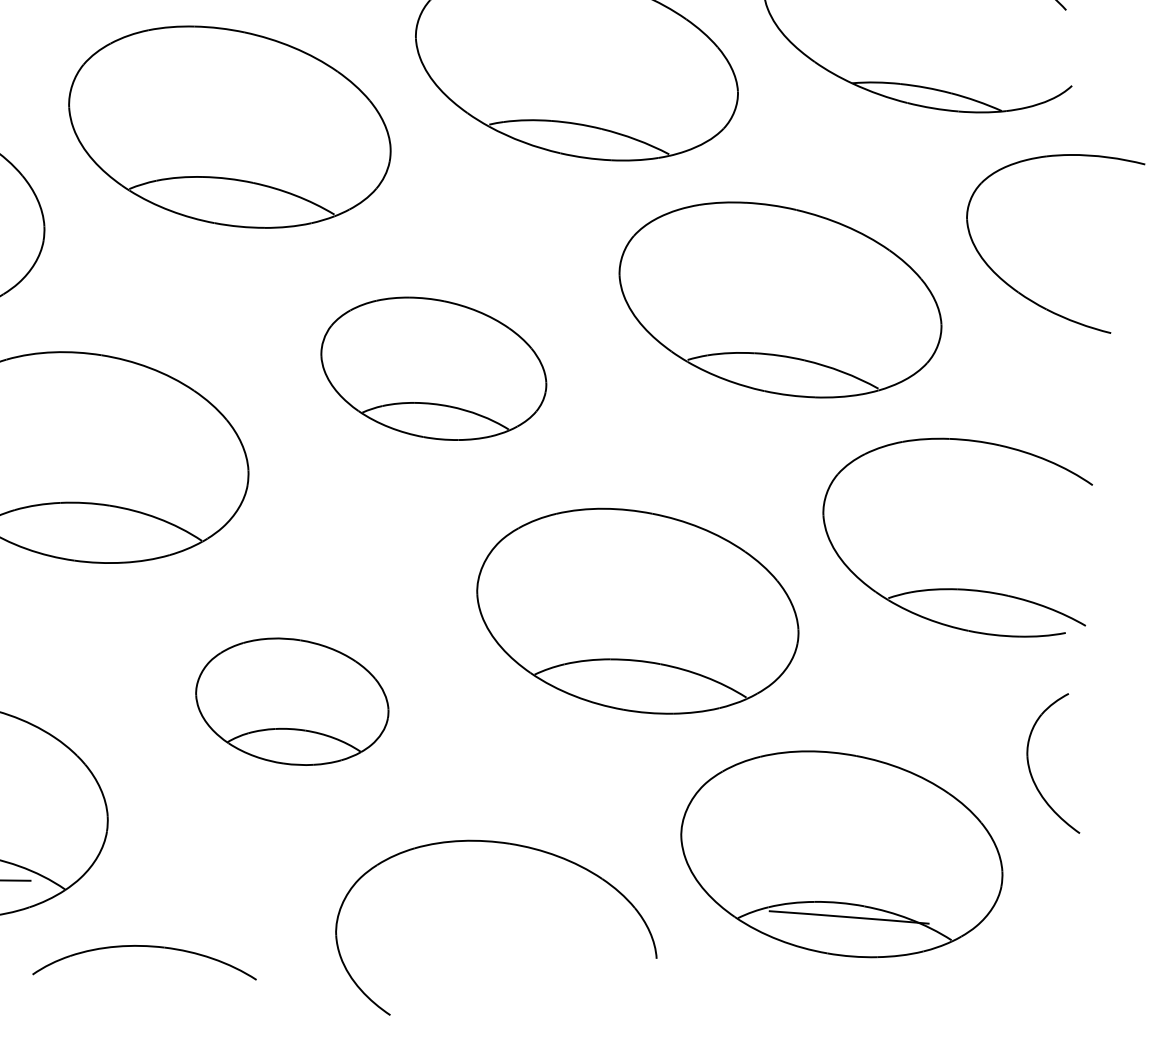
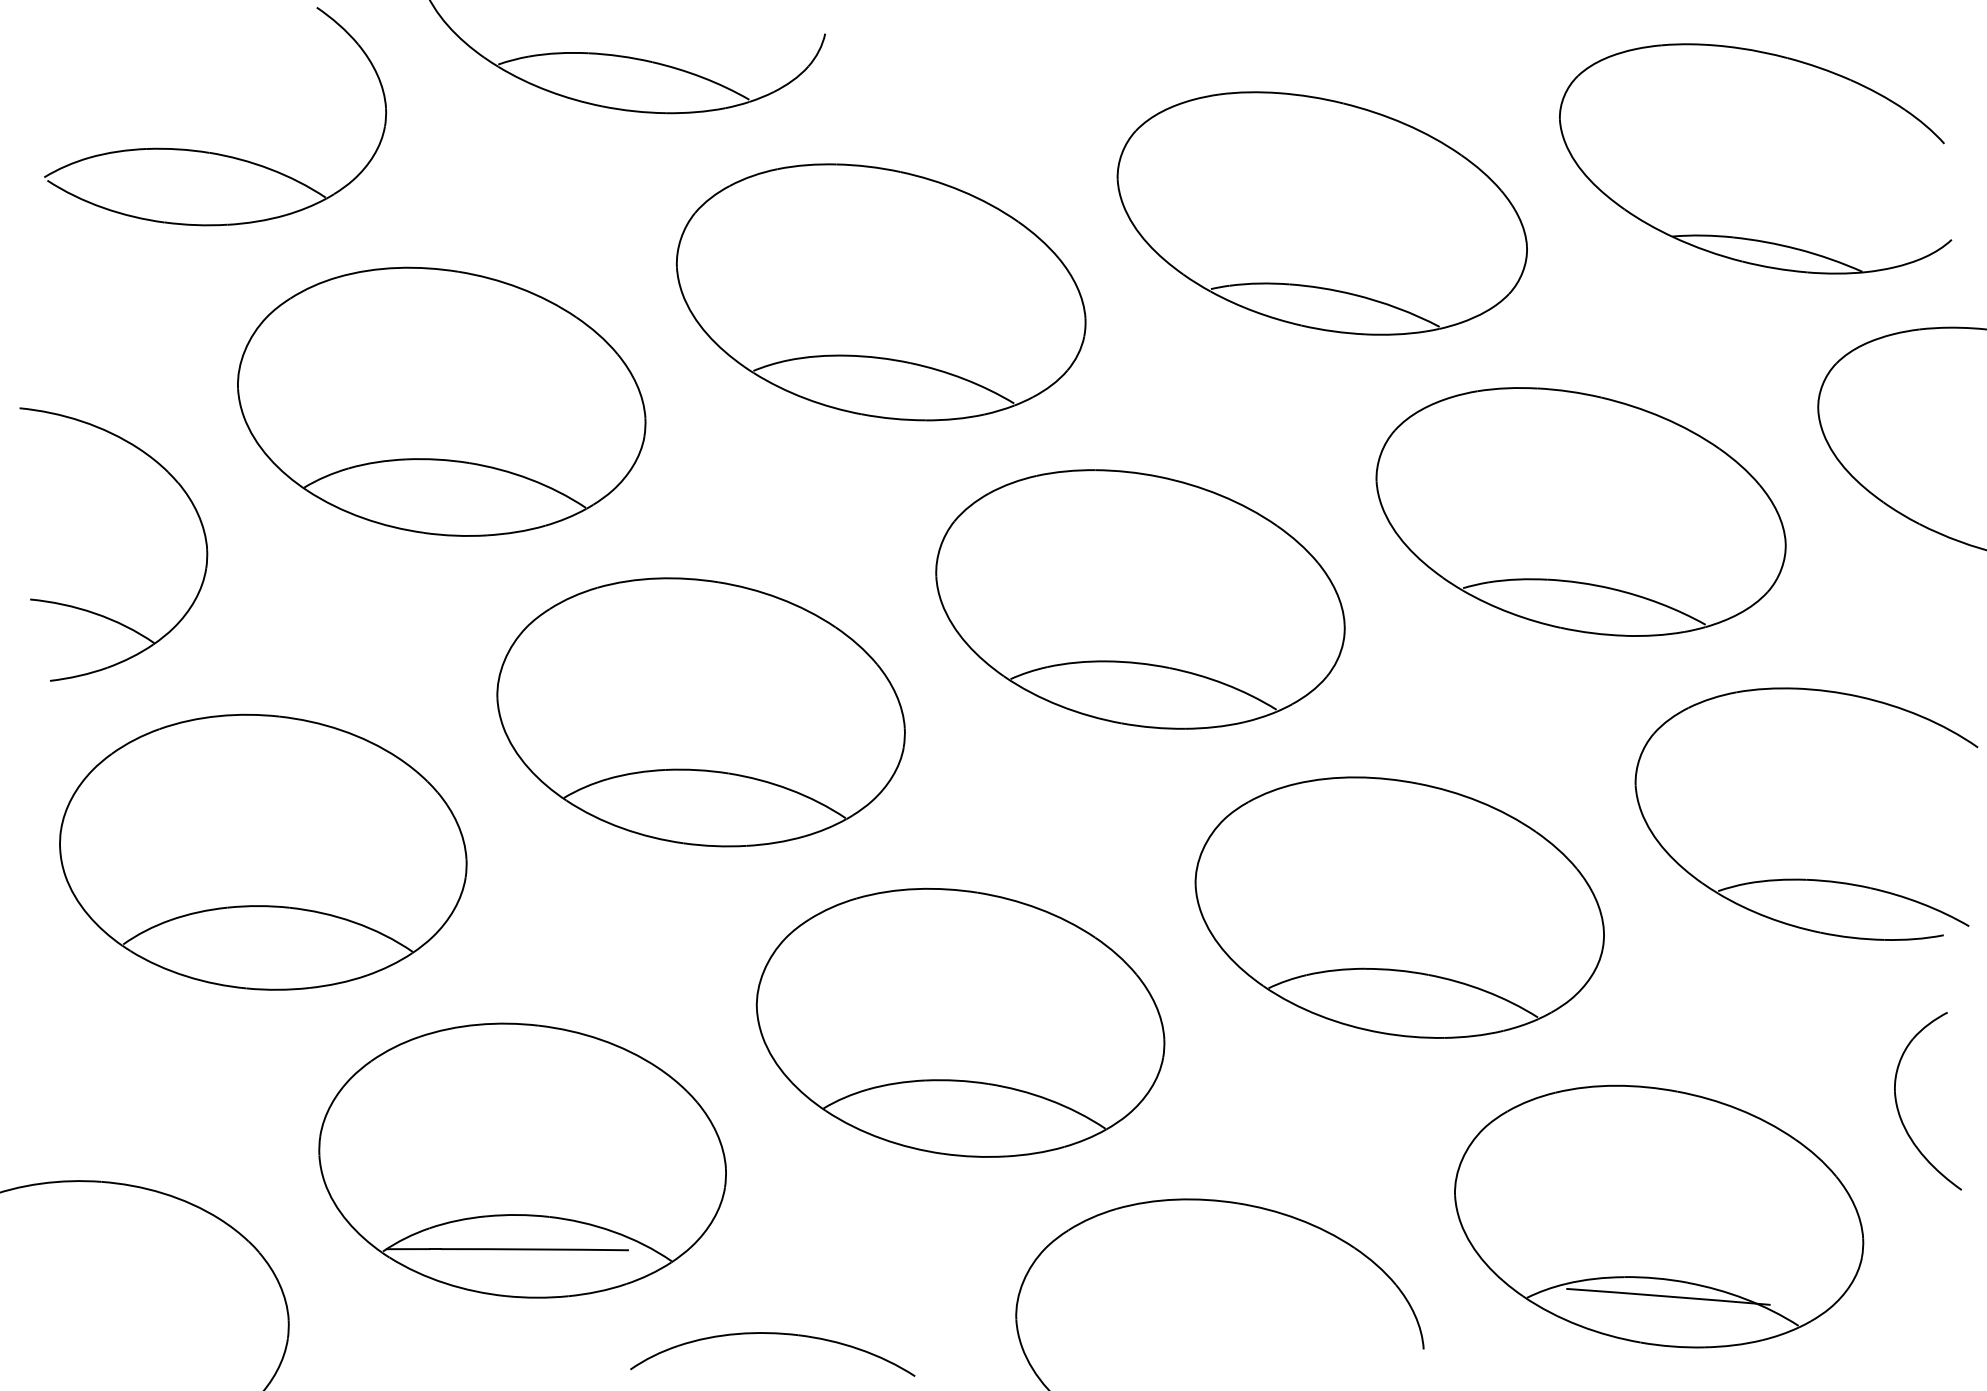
part: (433, 368) -> (1140, 599), size x1.43
part: (292, 701) -> (960, 1022), size x1.67

